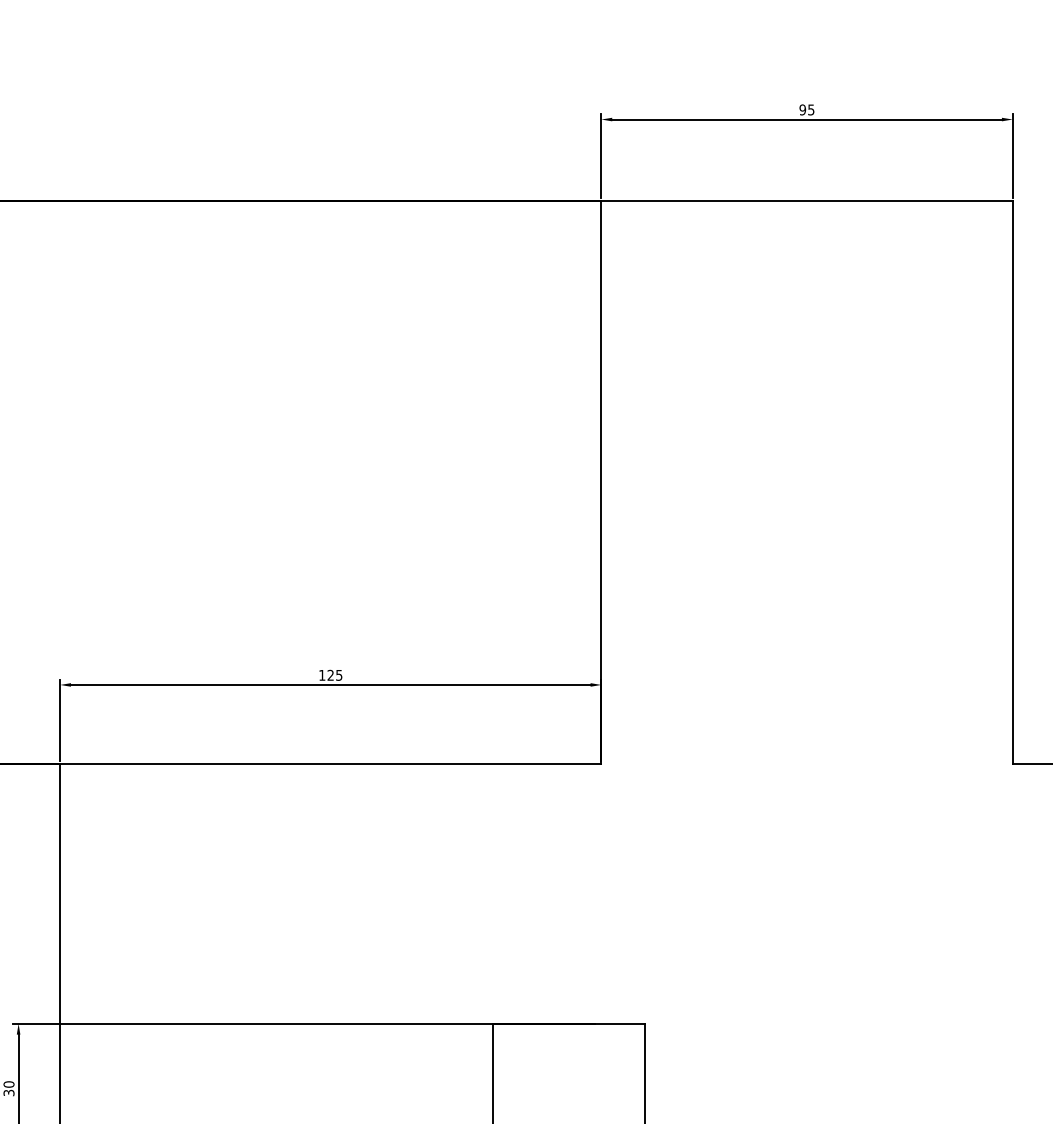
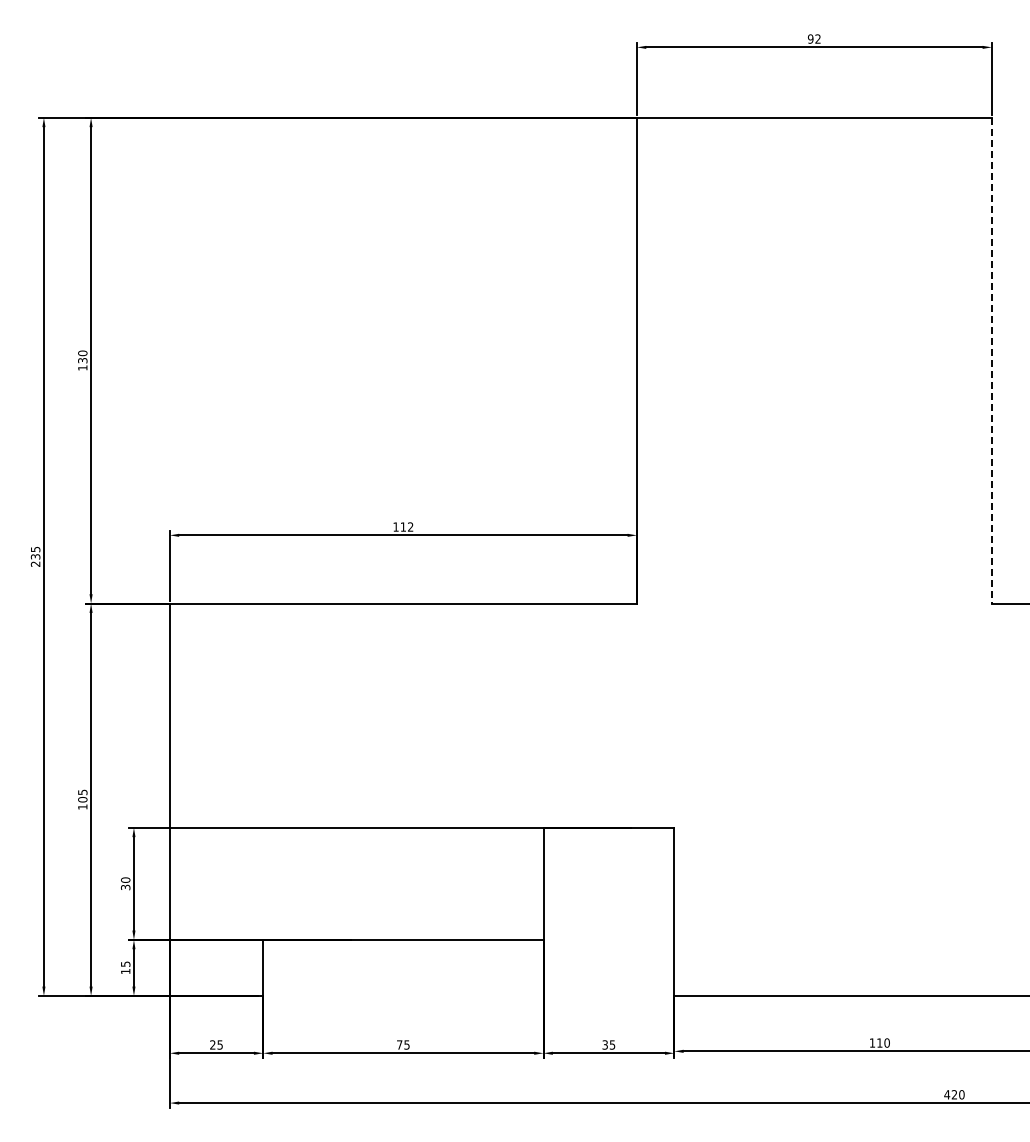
text: (810, 109) -> (817, 38), 95 -> 92
line: (1012, 482) -> (991, 360), solid -> dashed
text: (334, 674) -> (406, 526), 125 -> 112

